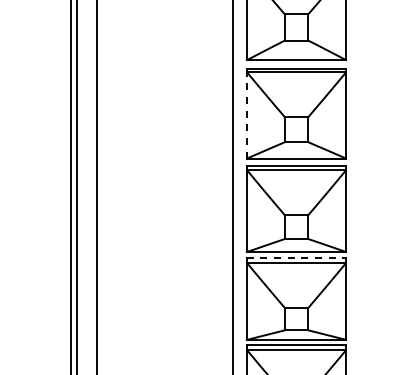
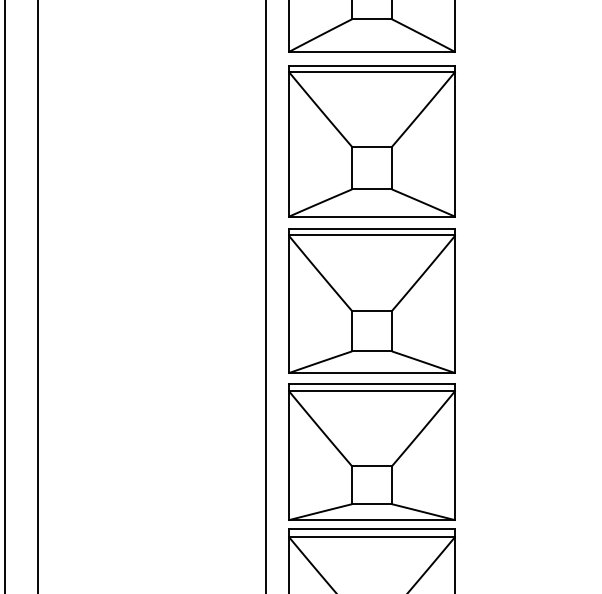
line: (246, 113) -> (288, 141), dashed -> solid
line: (296, 258) -> (371, 383), dashed -> solid

